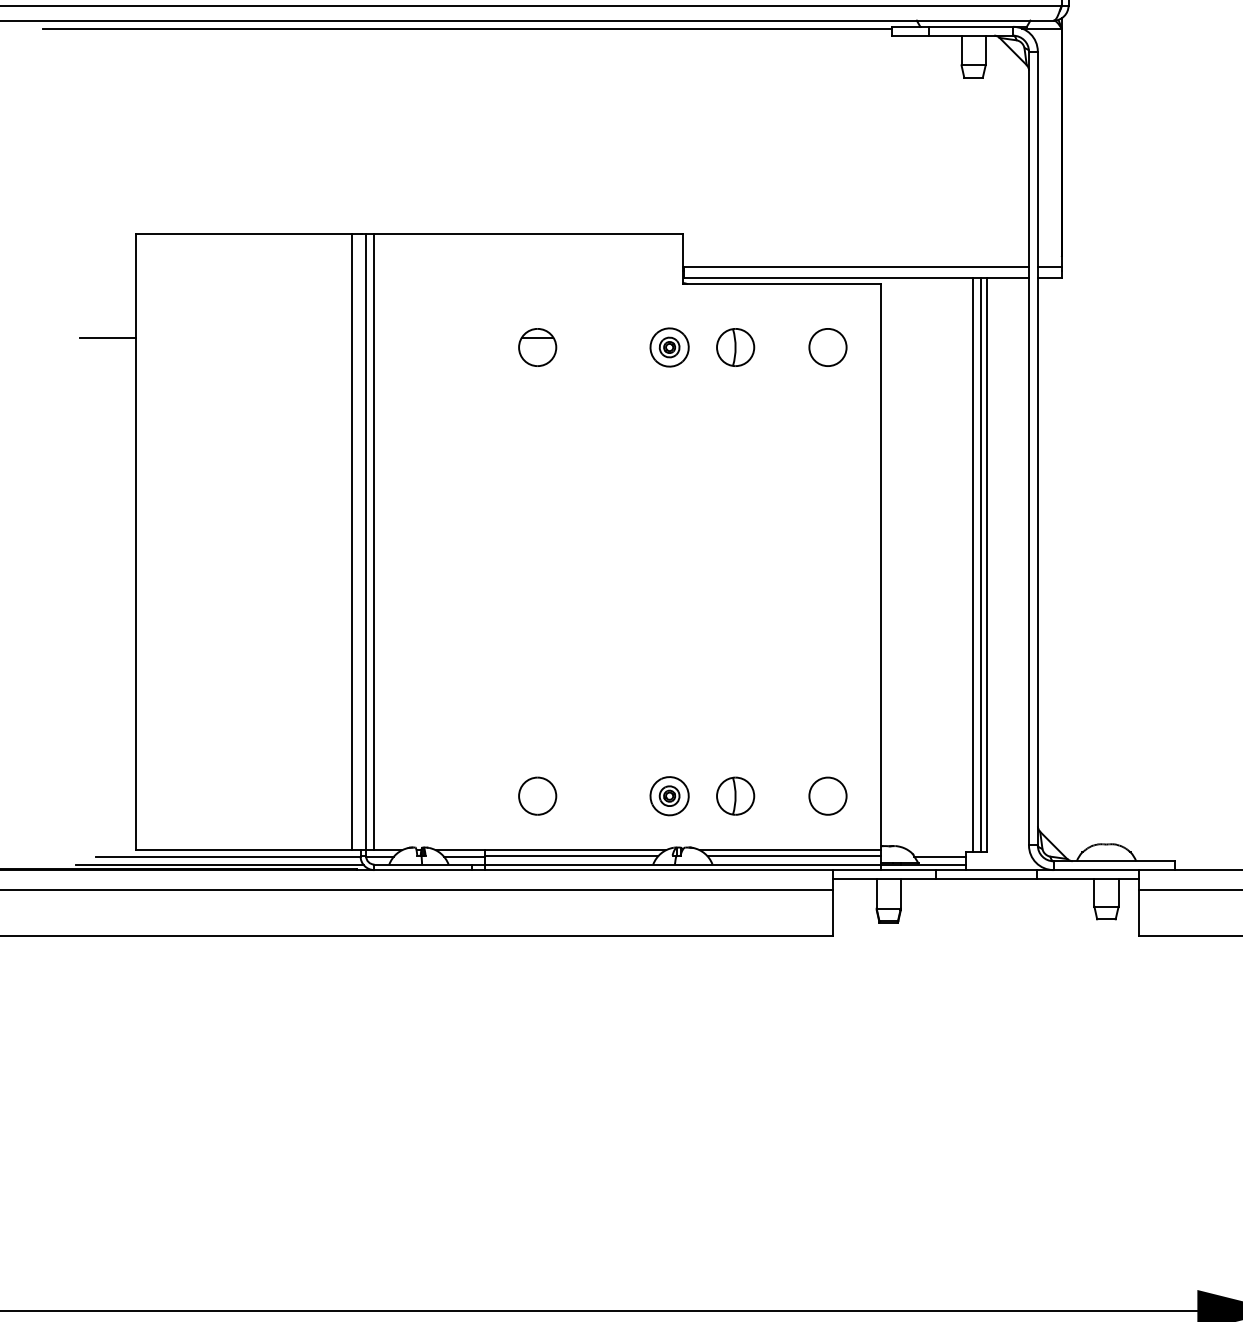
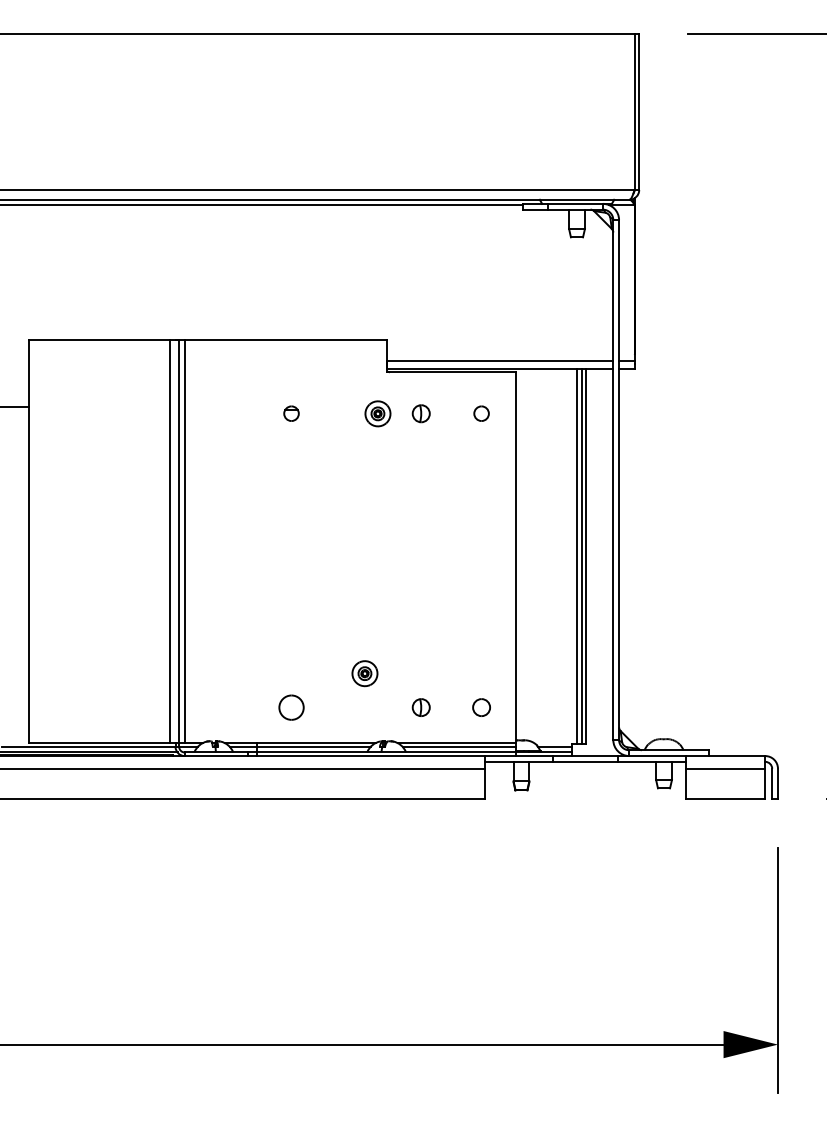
part: (537, 346) -> (291, 413), size x0.6
part: (736, 346) -> (421, 413), size x0.7
part: (827, 346) -> (481, 413), size x0.6
part: (668, 795) -> (364, 673), moved
part: (736, 795) -> (421, 707), size x0.7
part: (827, 795) -> (481, 707), size x0.7

